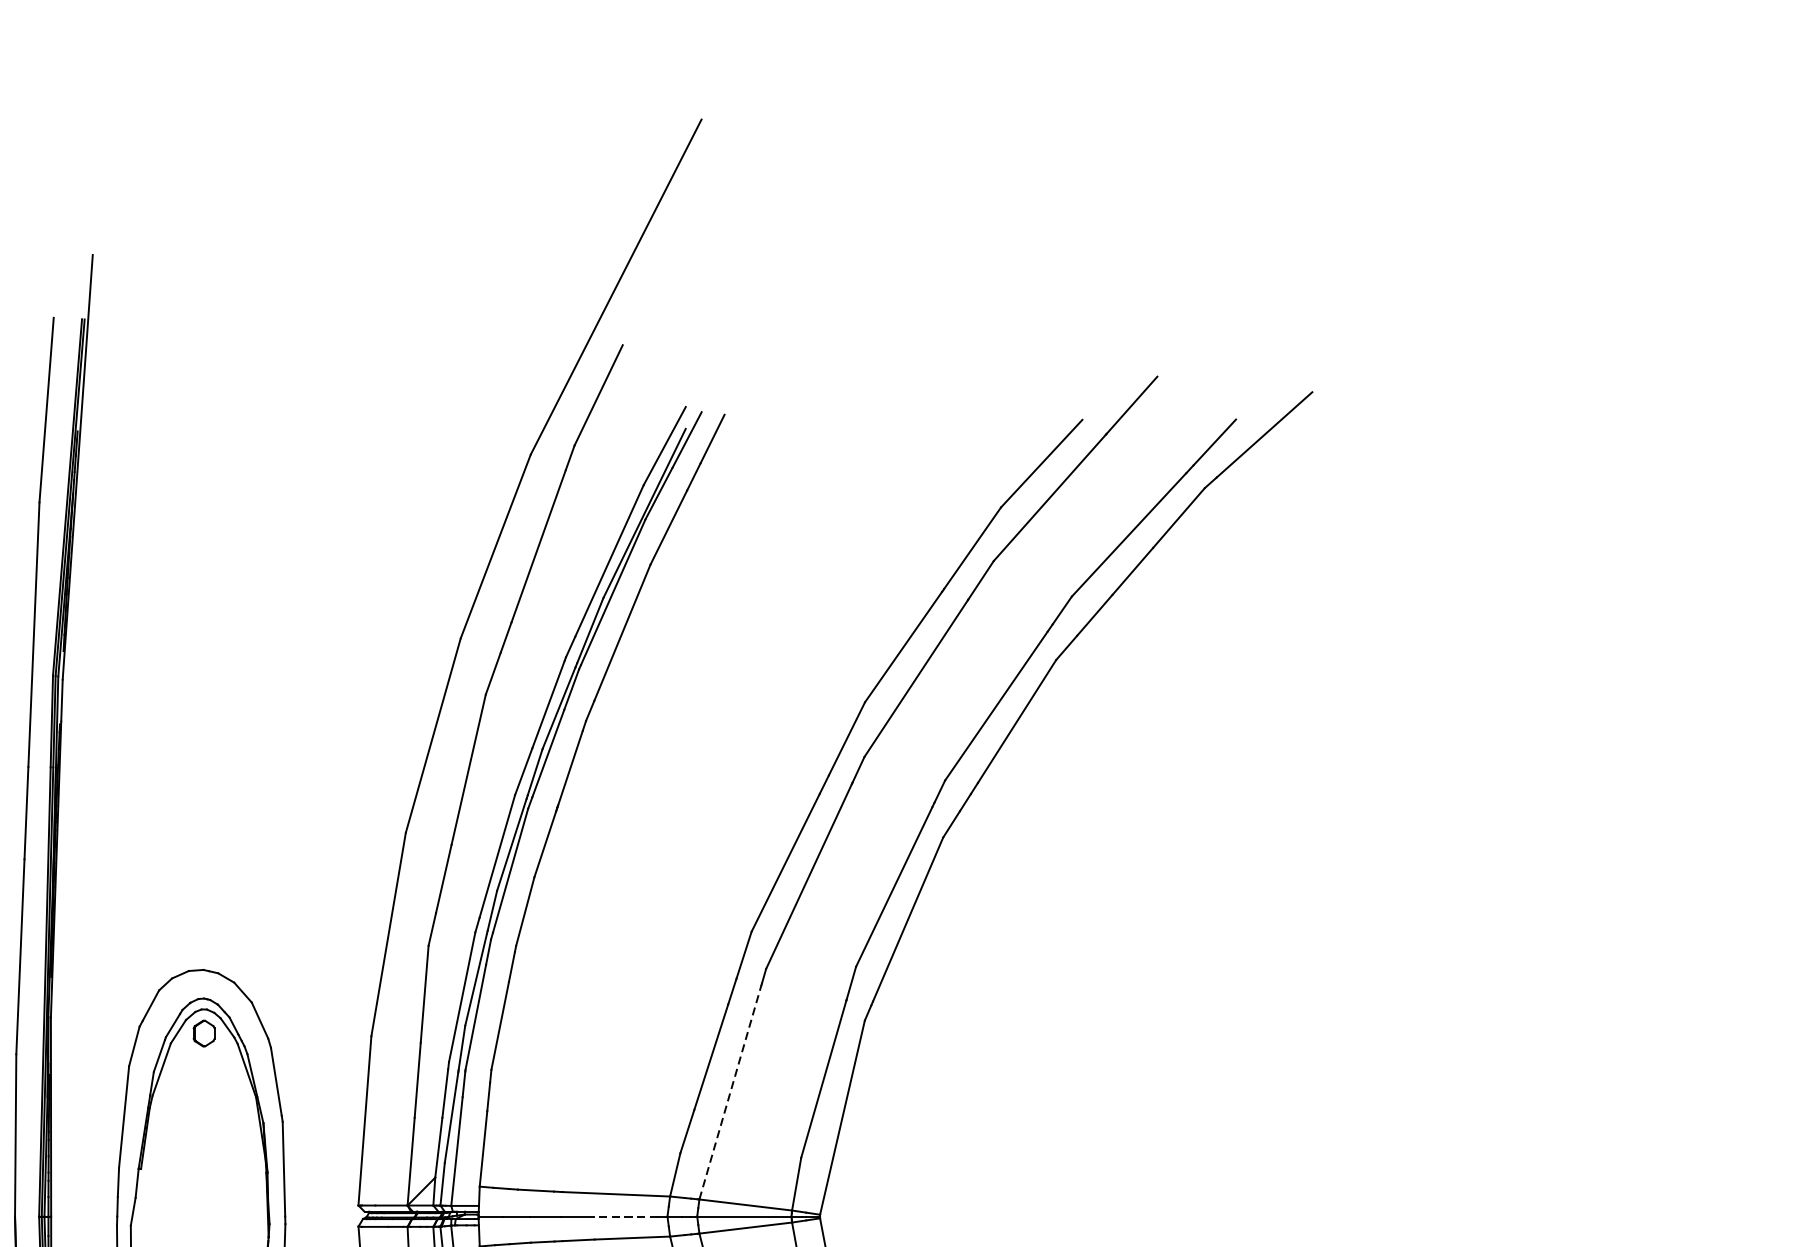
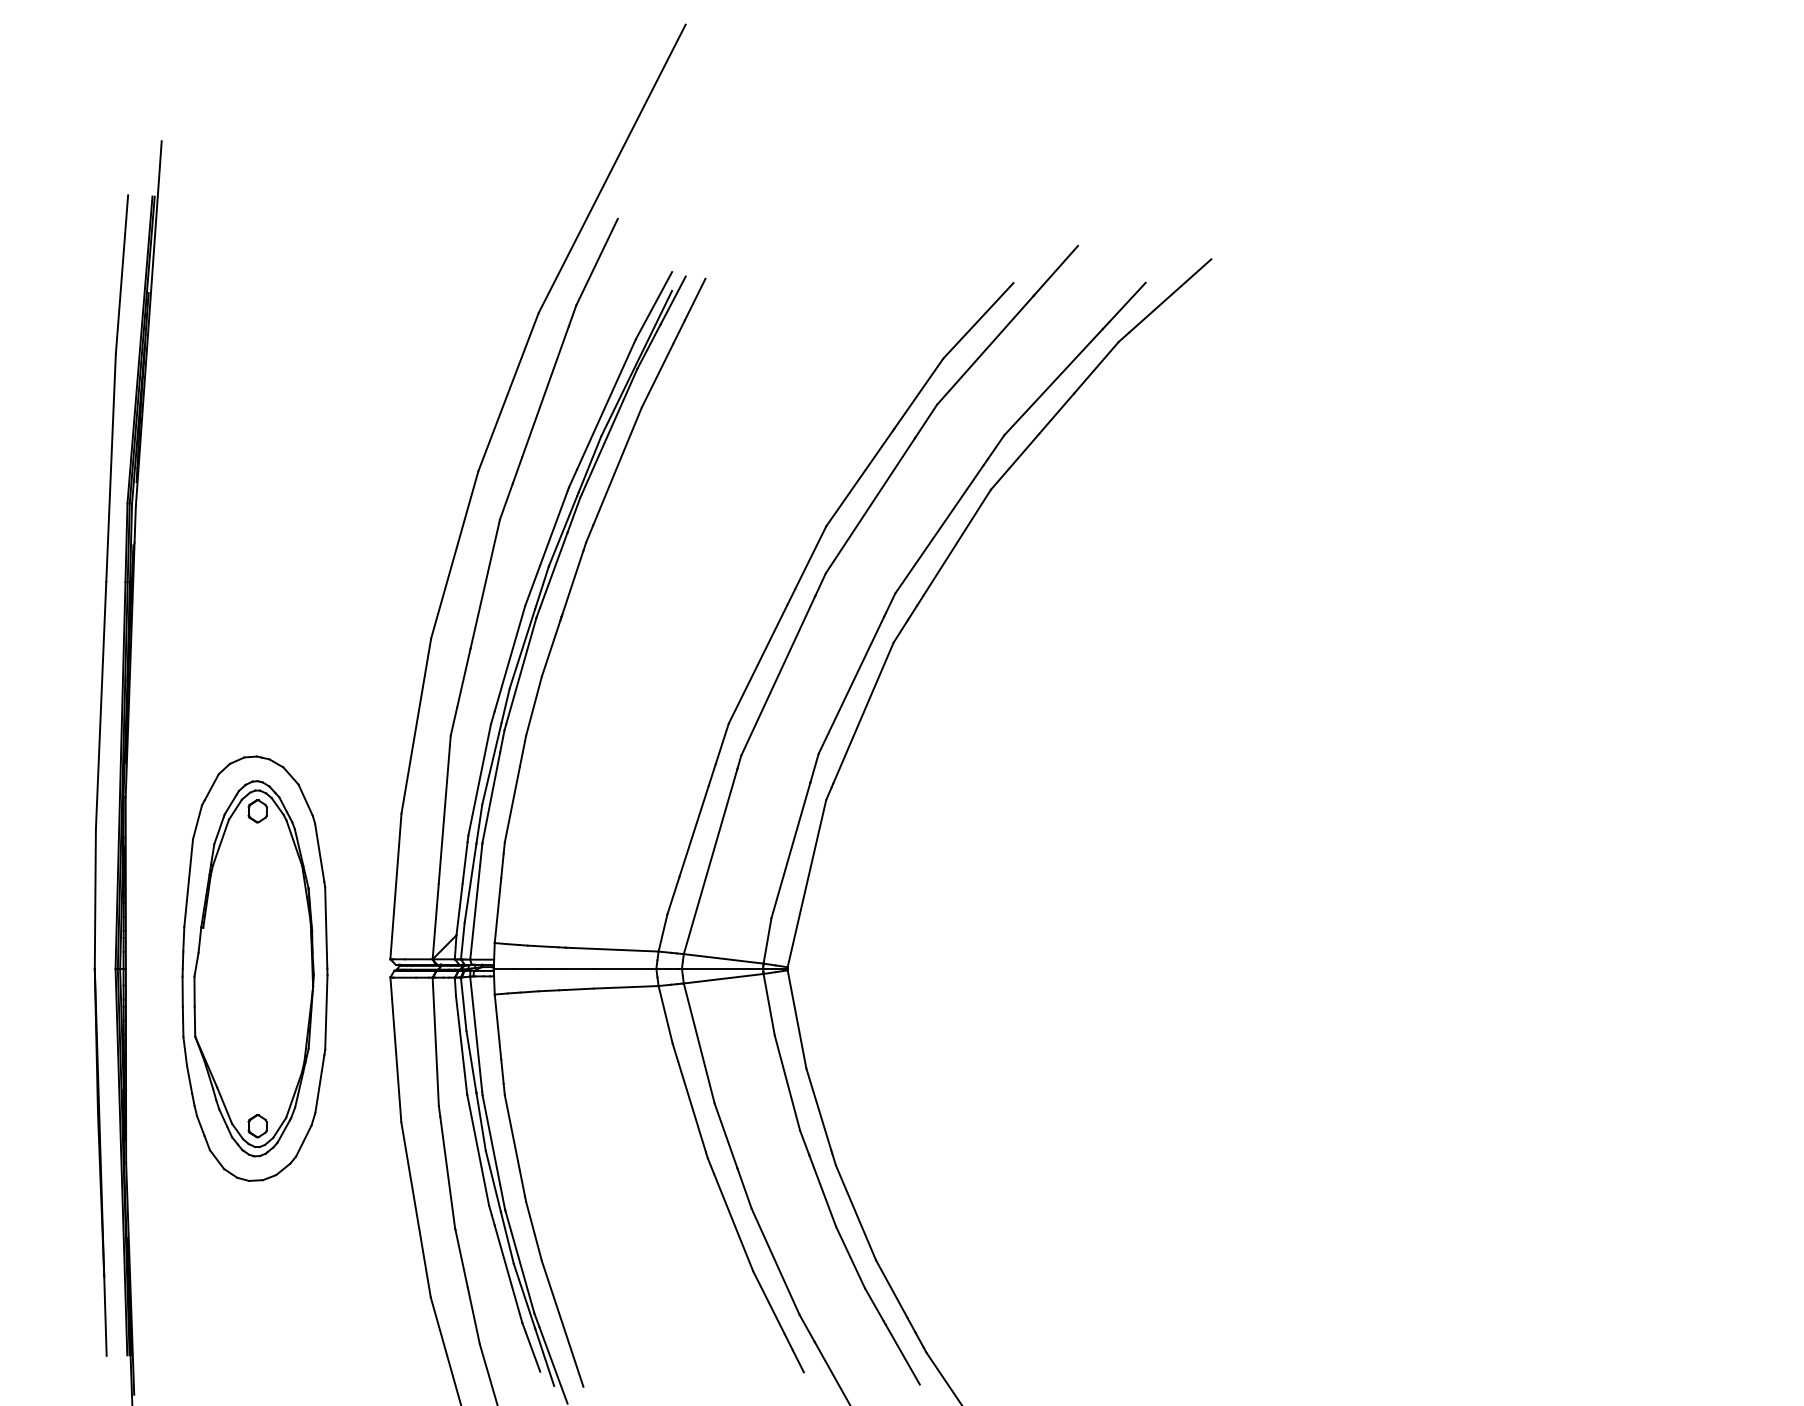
line: (730, 1091) -> (710, 861), dashed -> solid
line: (625, 1216) -> (620, 968), dashed -> solid

